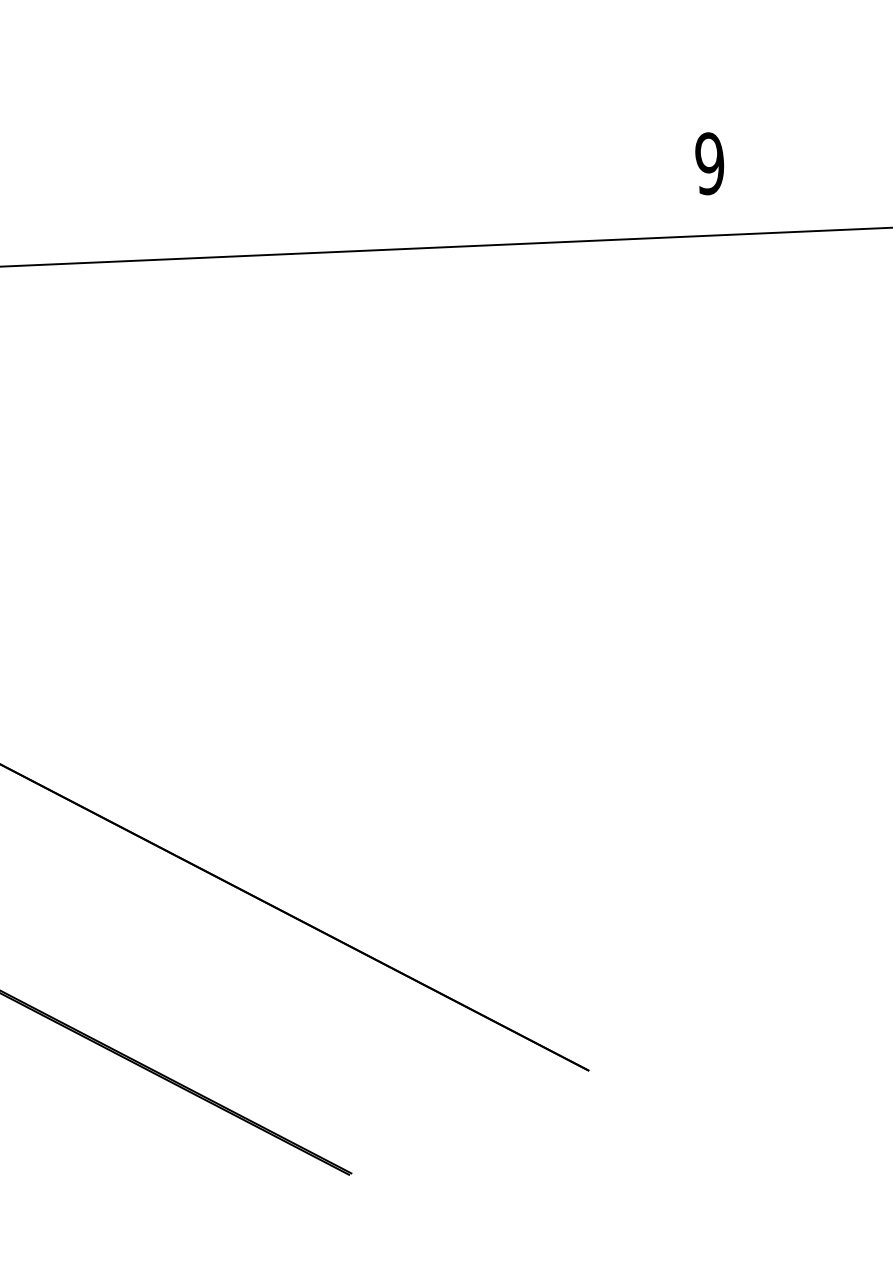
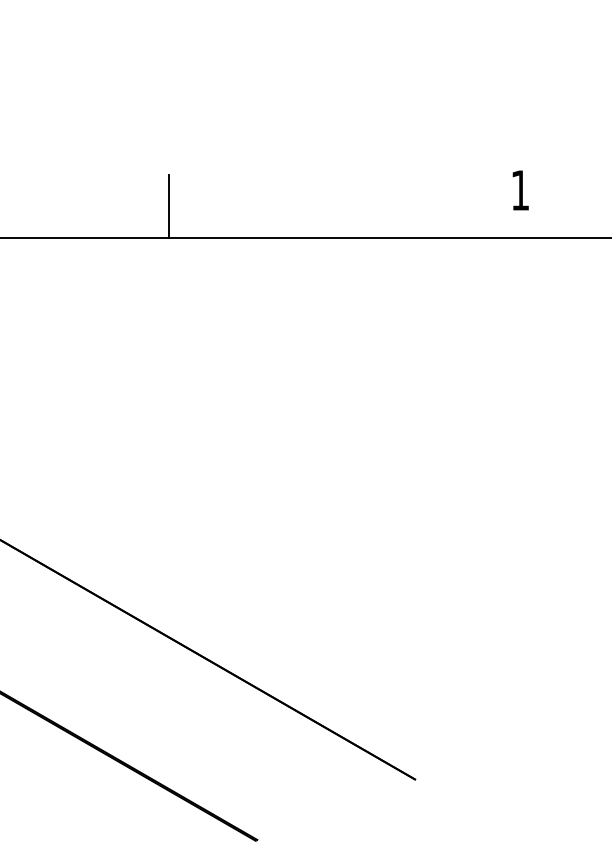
text: (710, 163) -> (520, 190), 9 -> 1
line: (173, 211) -> (168, 206), added

